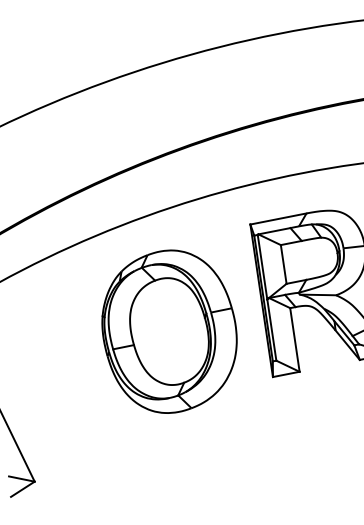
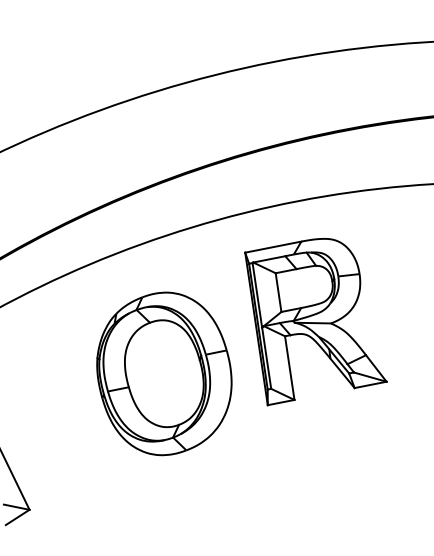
part: (169, 331) -> (164, 373), moved

